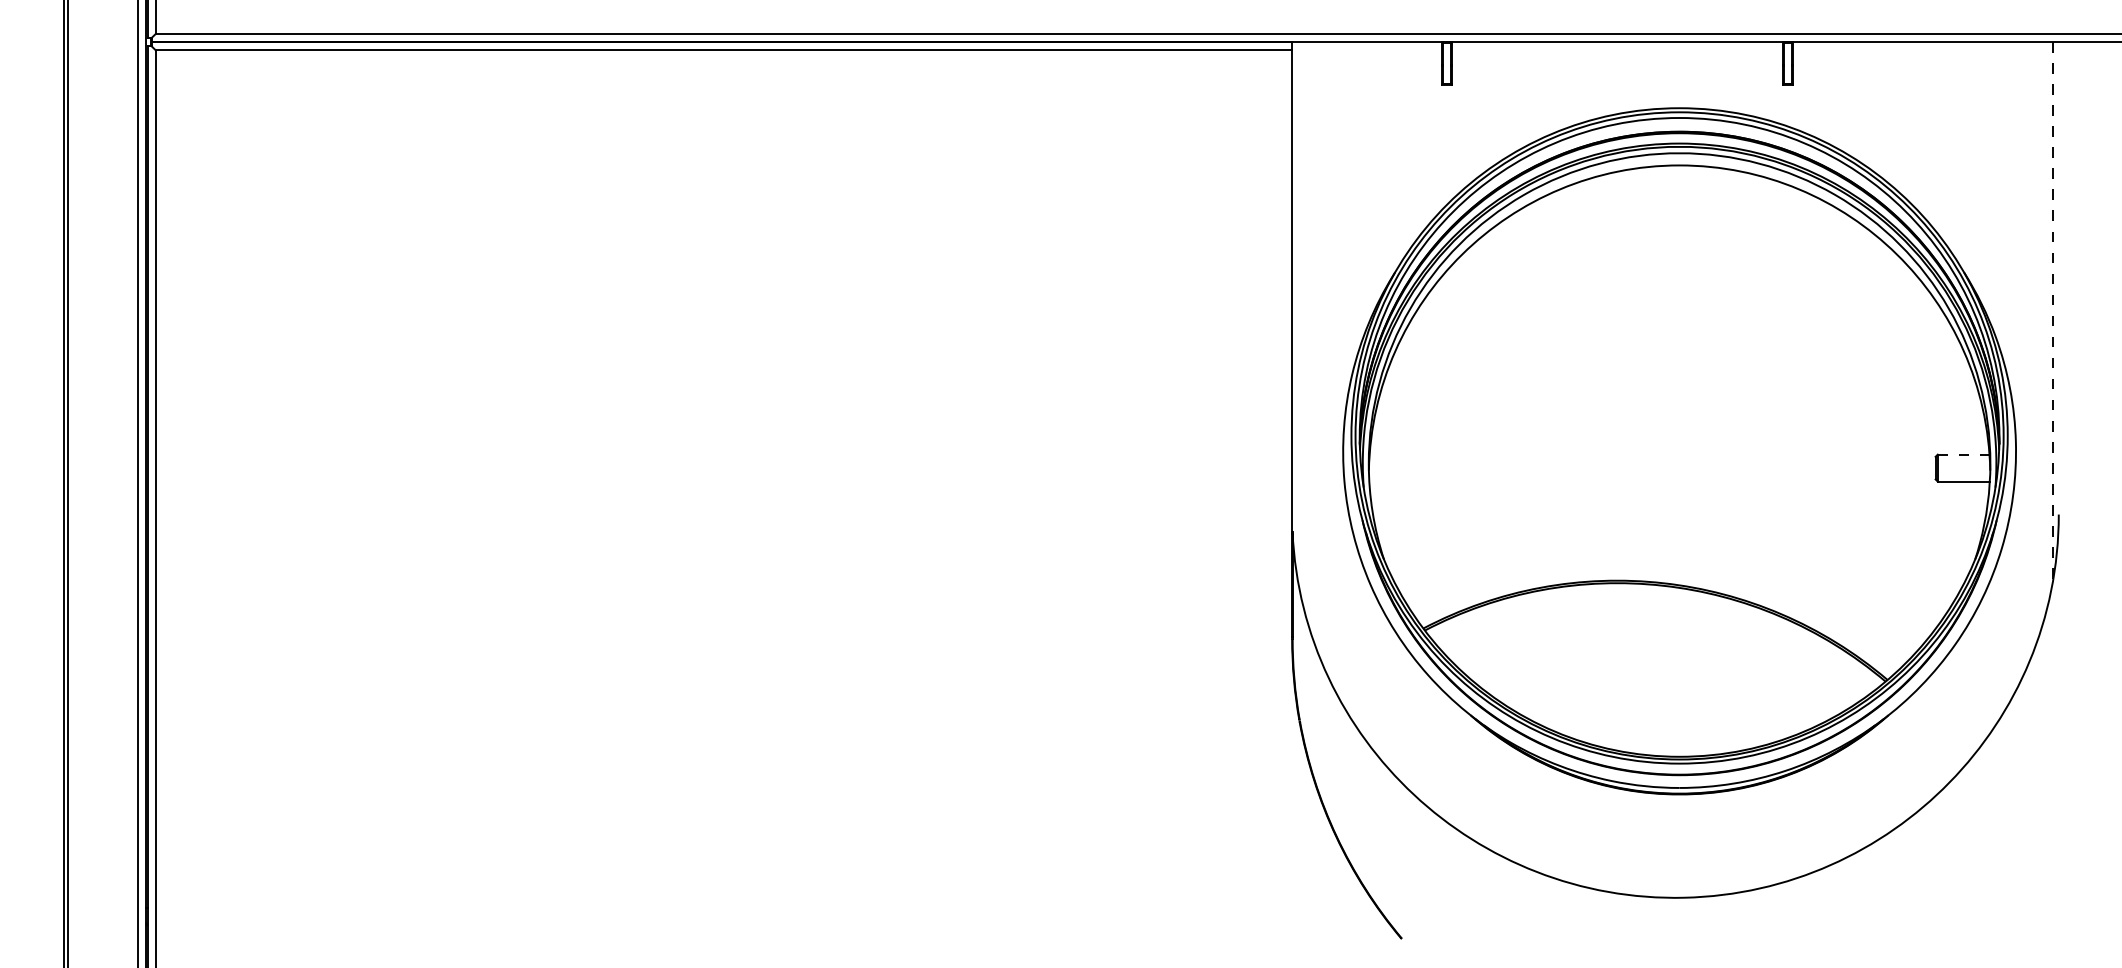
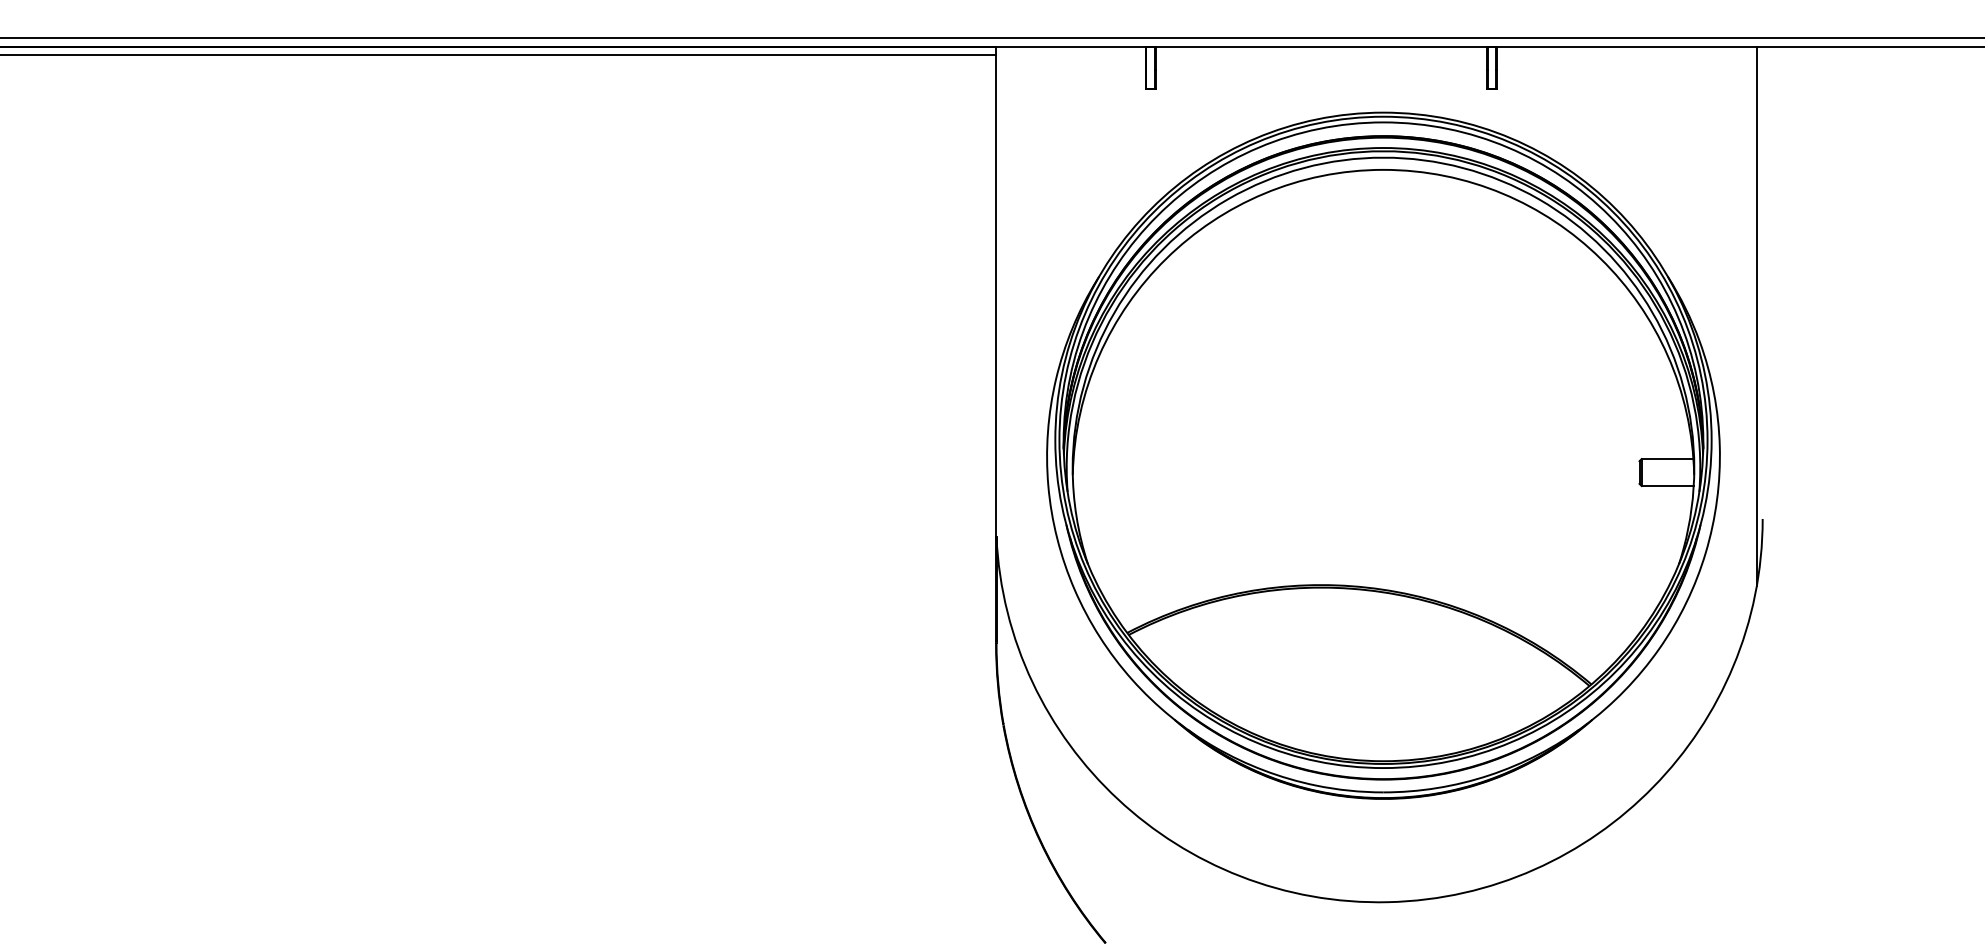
line: (2052, 311) -> (1756, 315), dashed -> solid
line: (1963, 454) -> (1667, 458), dashed -> solid

